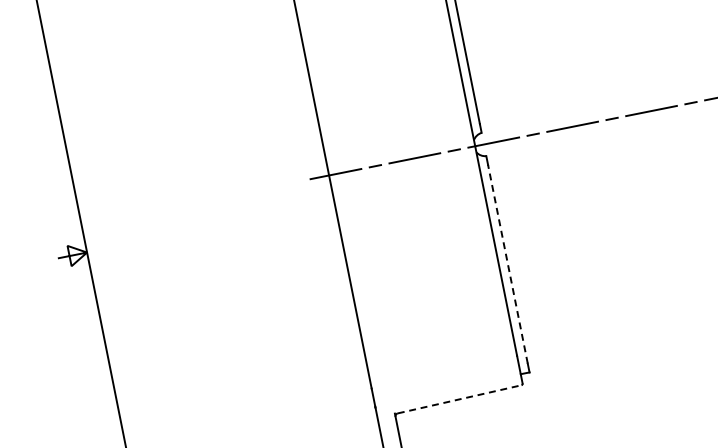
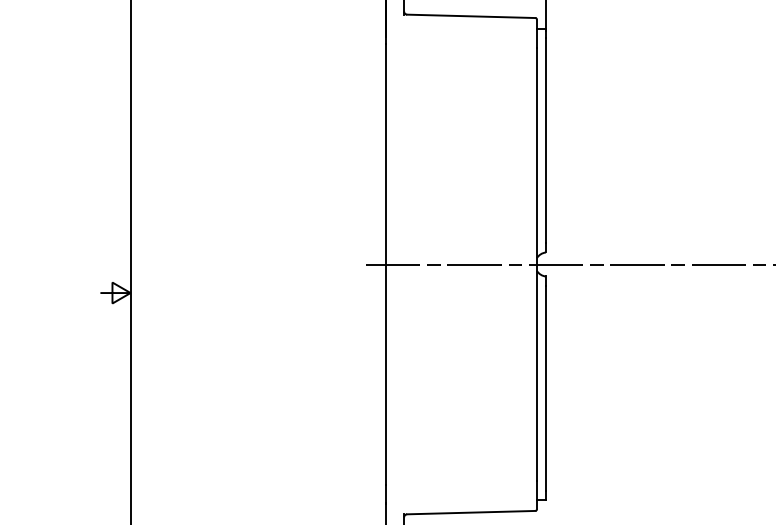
line: (507, 264) -> (545, 388), dashed -> solid
line: (459, 399) -> (471, 512), dashed -> solid

